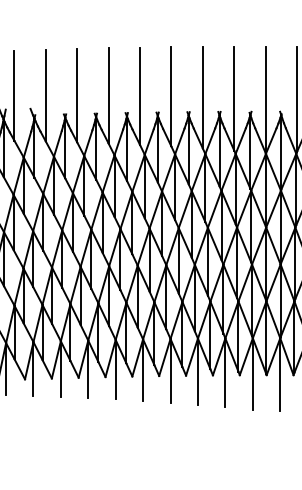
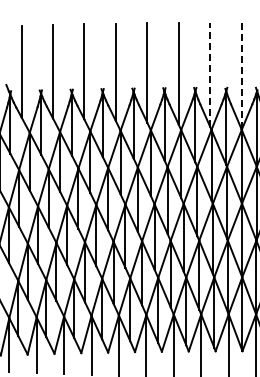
line: (234, 98) -> (210, 74), solid -> dashed
line: (265, 100) -> (241, 76), solid -> dashed

